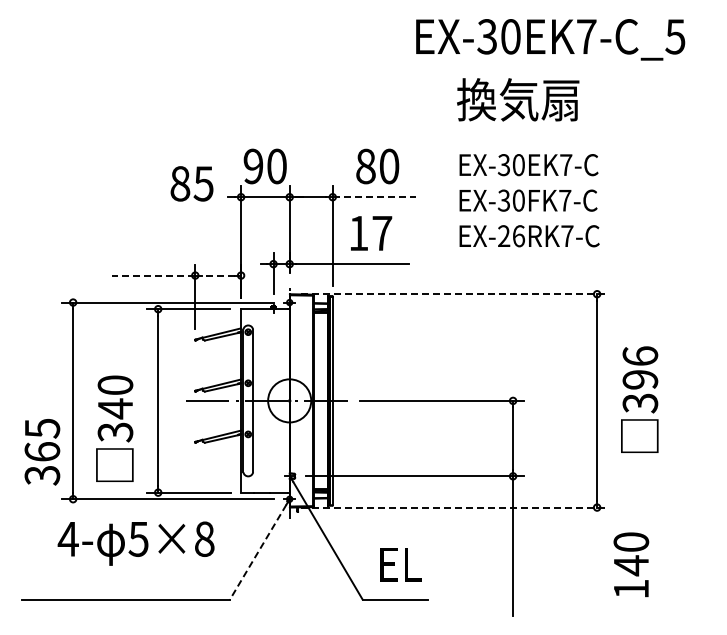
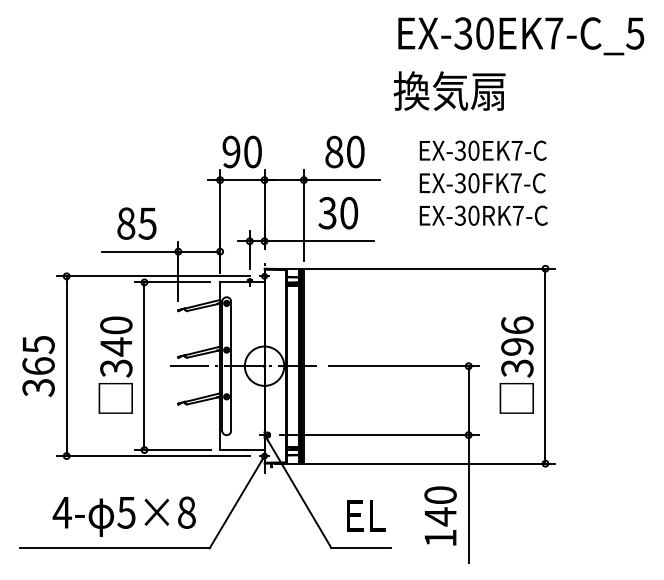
text: (550, 39) -> (521, 35), moved
text: (518, 99) -> (449, 90), moved
text: (191, 183) -> (136, 223), moved
line: (374, 197) -> (342, 180), dashed -> solid
text: (370, 233) -> (338, 213), 17 -> 30
text: (511, 236) -> (467, 215), EX-26RK7-C -> EX-30RK7-C
line: (153, 275) -> (140, 251), dashed -> solid
line: (217, 275) -> (198, 251), dashed -> solid
line: (454, 294) -> (415, 268), dashed -> solid
text: (639, 399) -> (516, 364), moved
text: (114, 428) -> (115, 364), moved
text: (42, 452) -> (38, 366), moved
line: (454, 507) -> (415, 463), dashed -> solid
text: (135, 543) -> (123, 516), moved
line: (257, 552) -> (235, 504), dashed -> solid
text: (631, 564) -> (440, 515), moved

